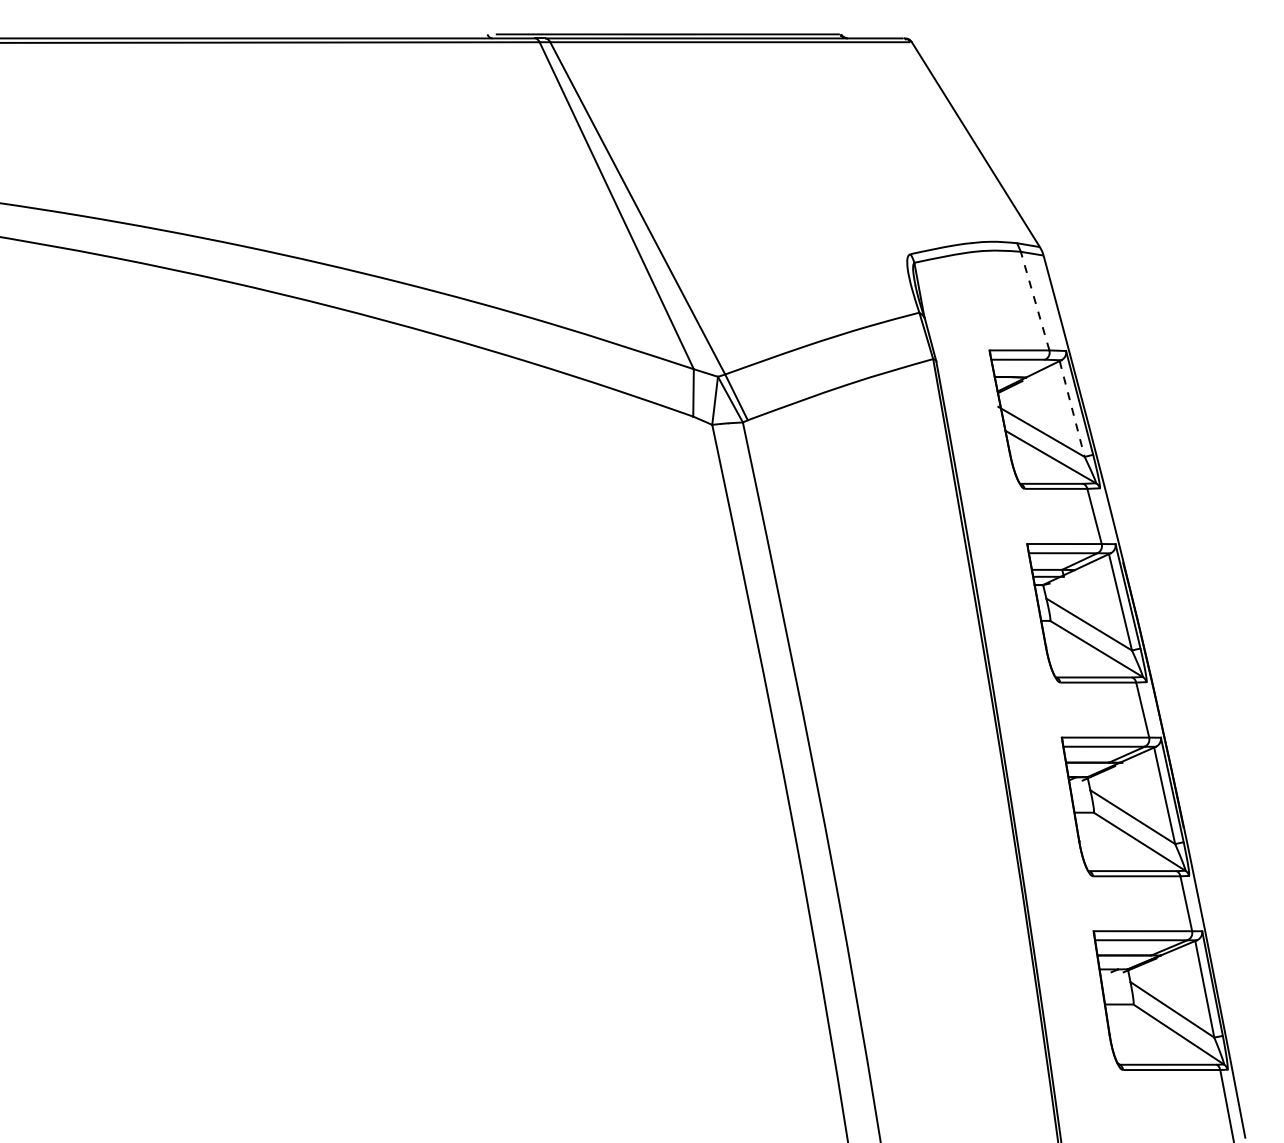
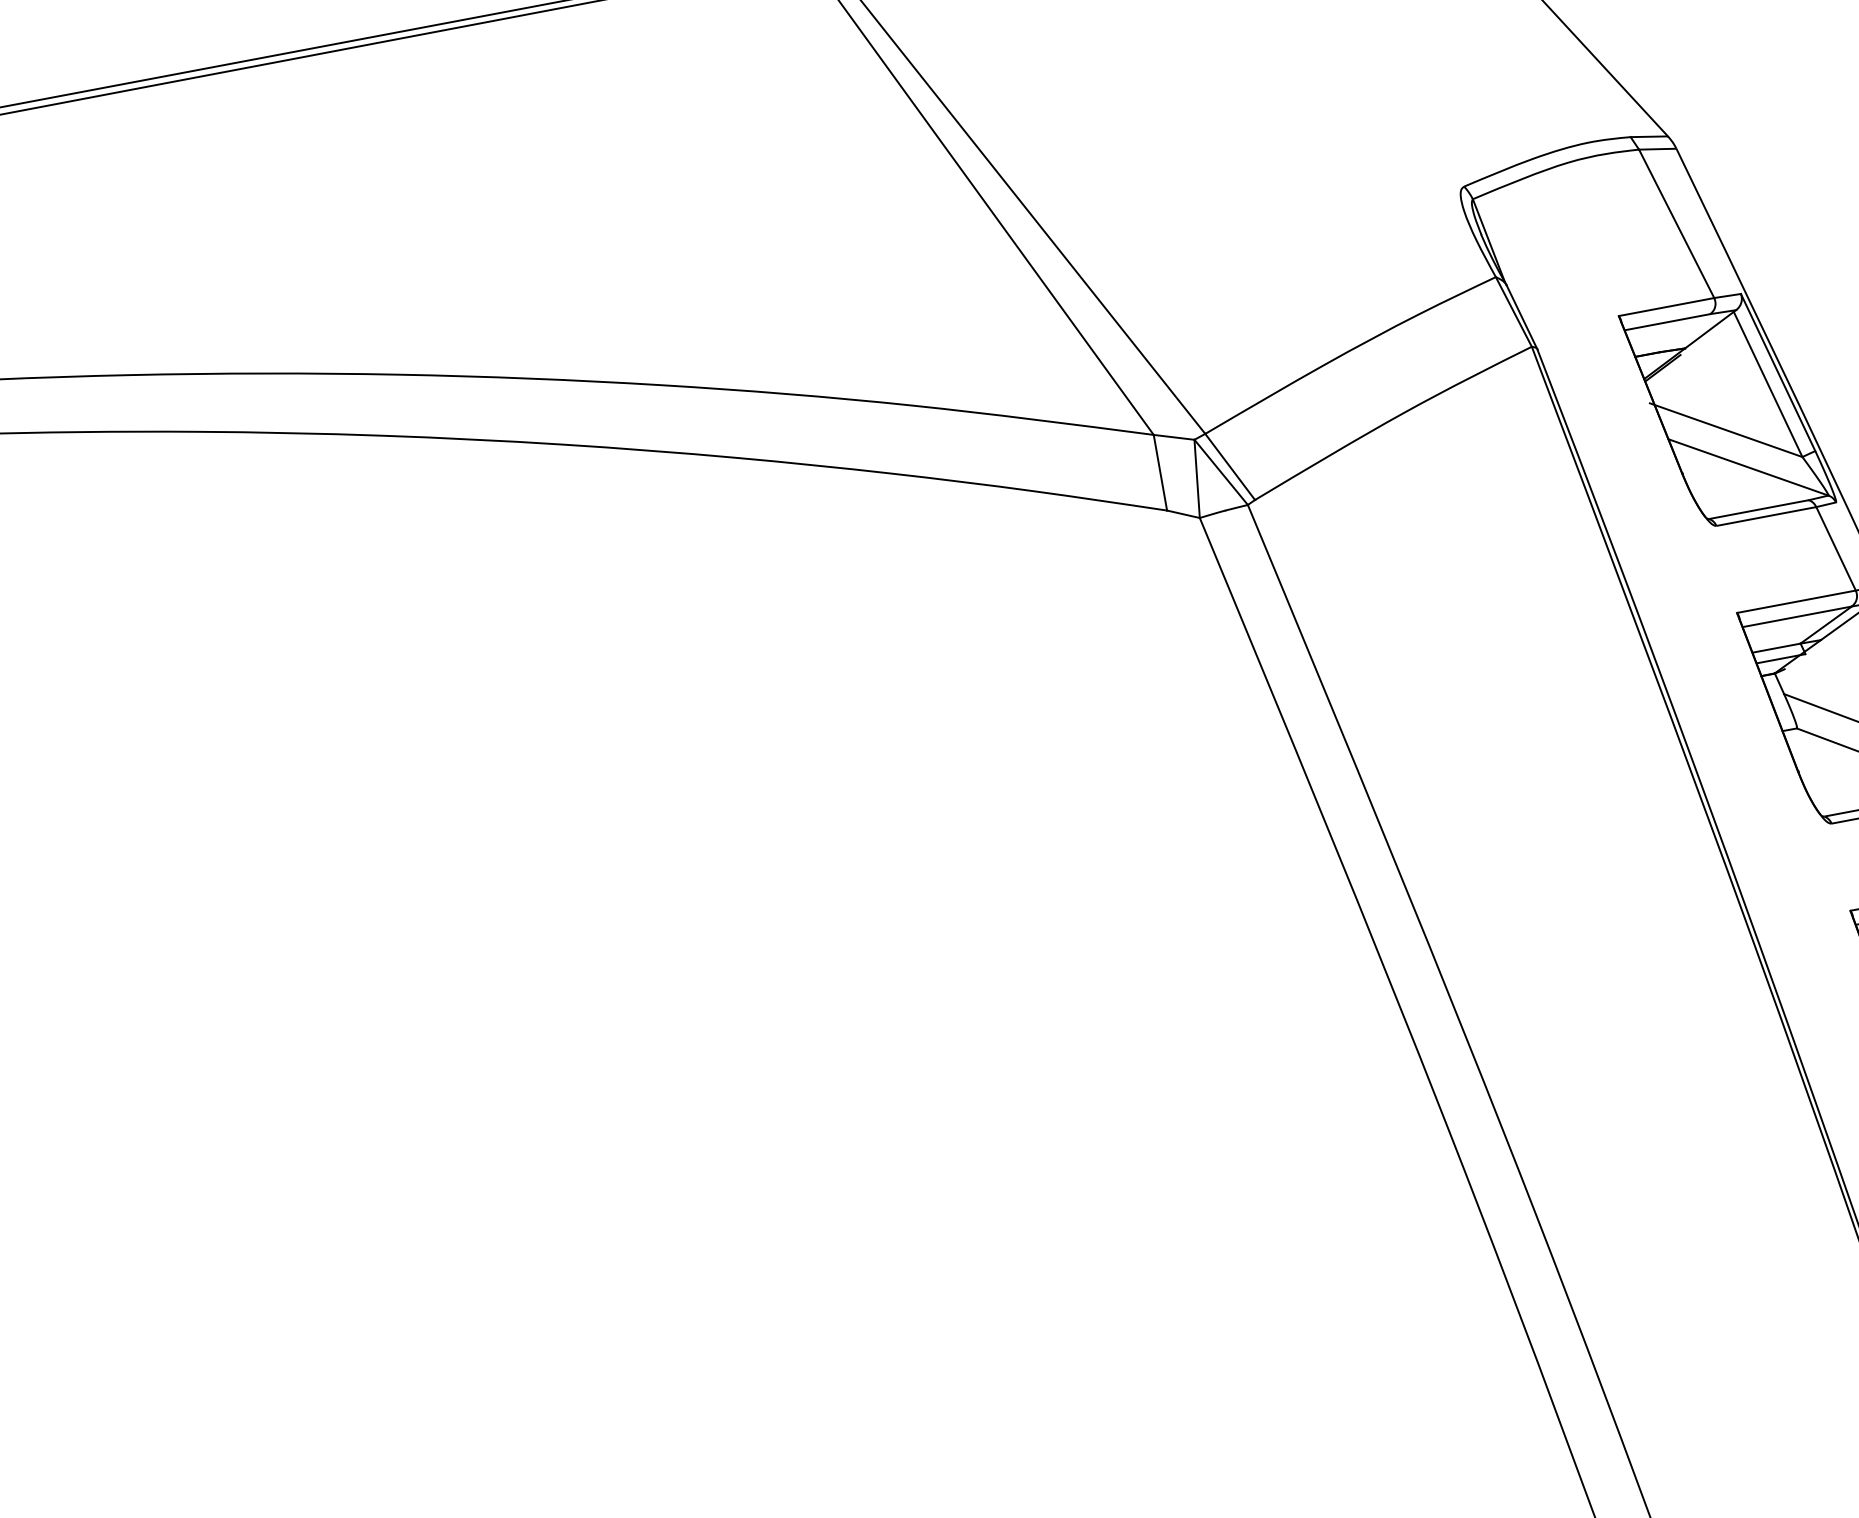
line: (1034, 300) -> (1675, 223), dashed -> solid
line: (1072, 409) -> (1768, 385), dashed -> solid

